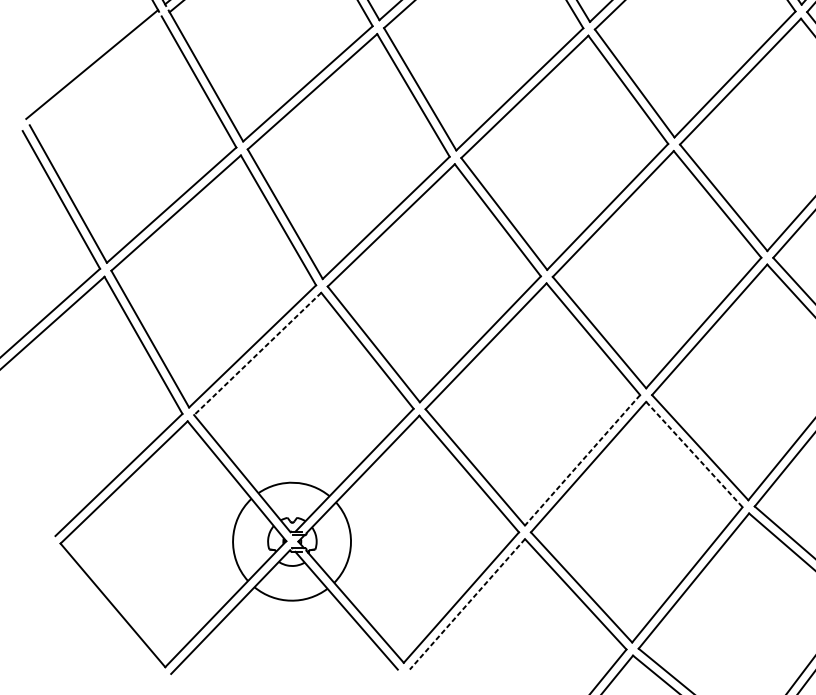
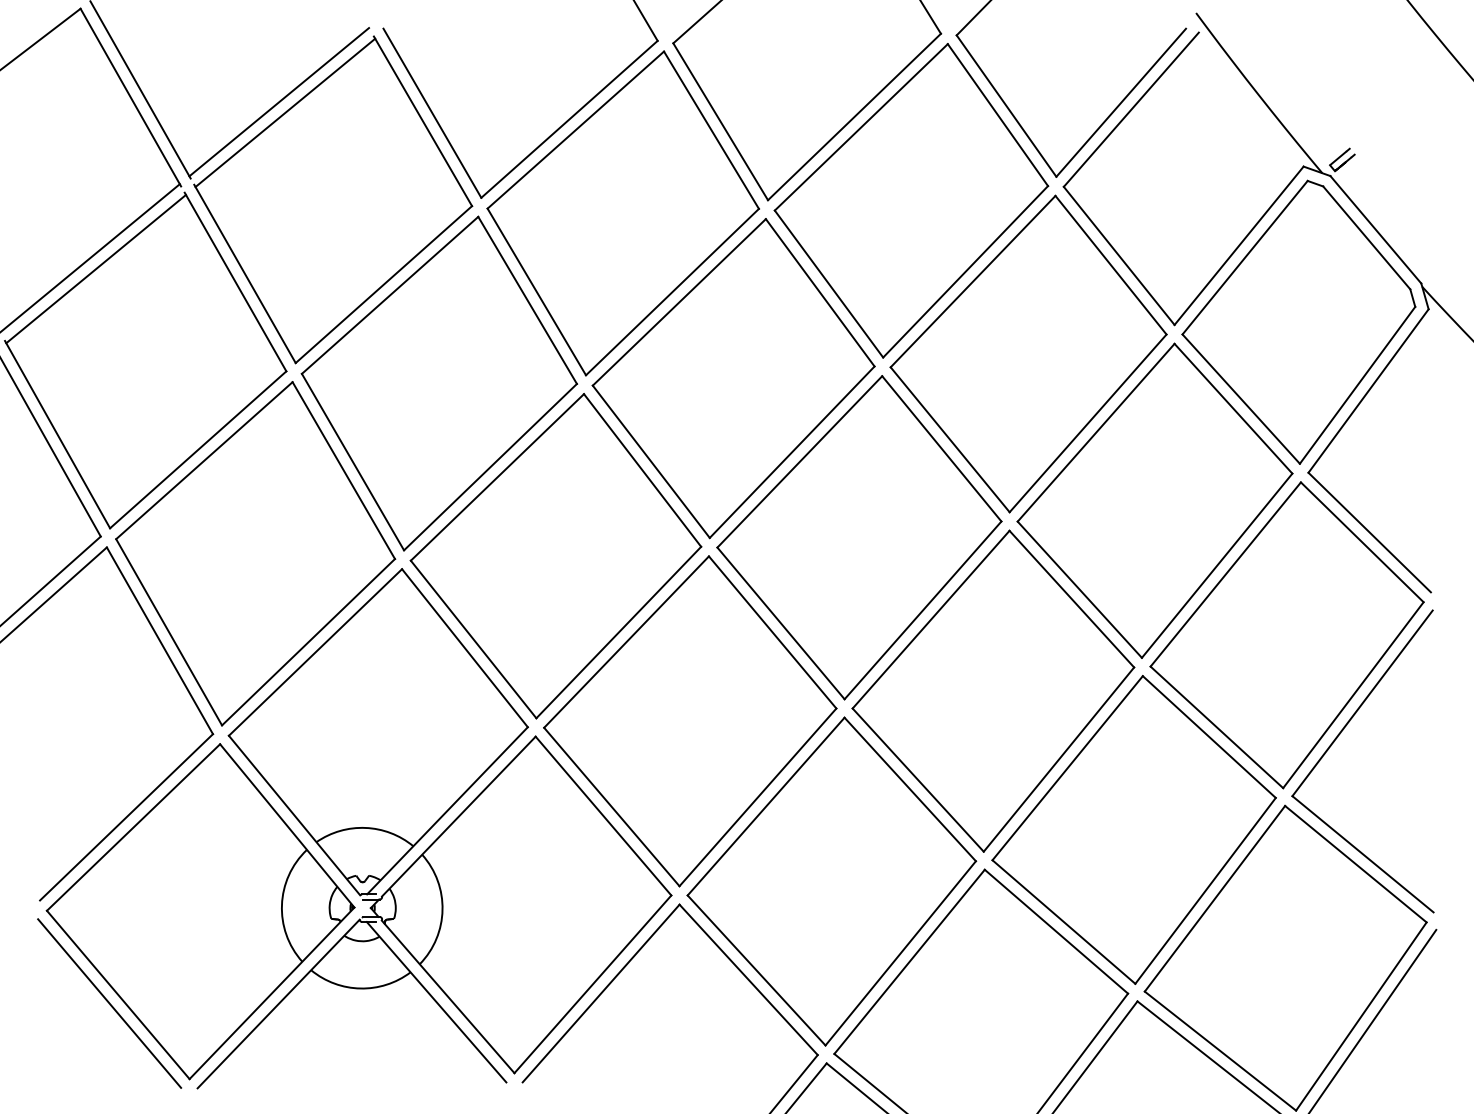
line: (96, 72) -> (96, 268), added
line: (257, 353) -> (315, 652), dashed -> solid
line: (694, 454) -> (910, 789), dashed -> solid
line: (582, 460) -> (757, 797), dashed -> solid
line: (467, 604) -> (601, 993), dashed -> solid
line: (106, 611) -> (109, 1003), added

